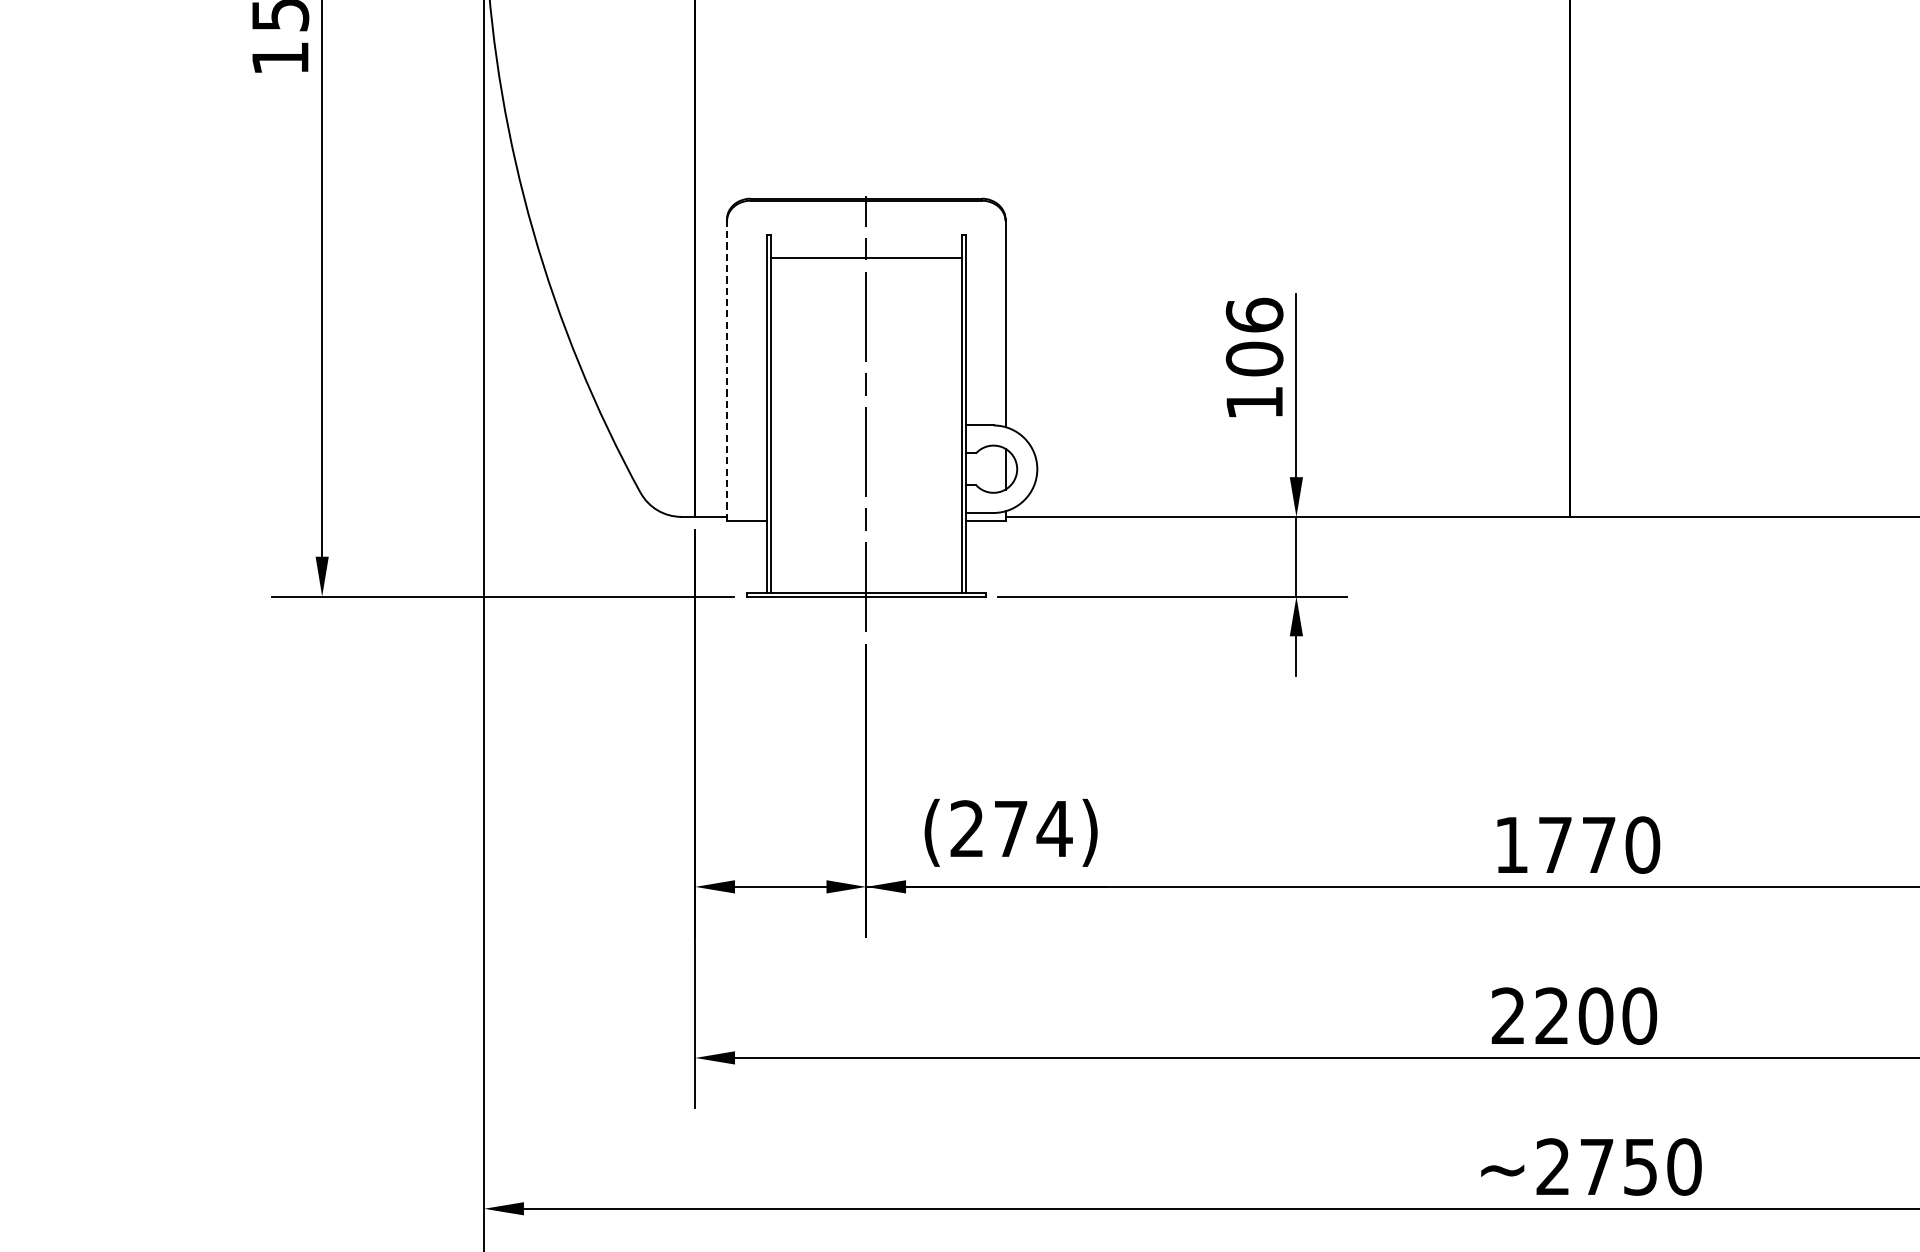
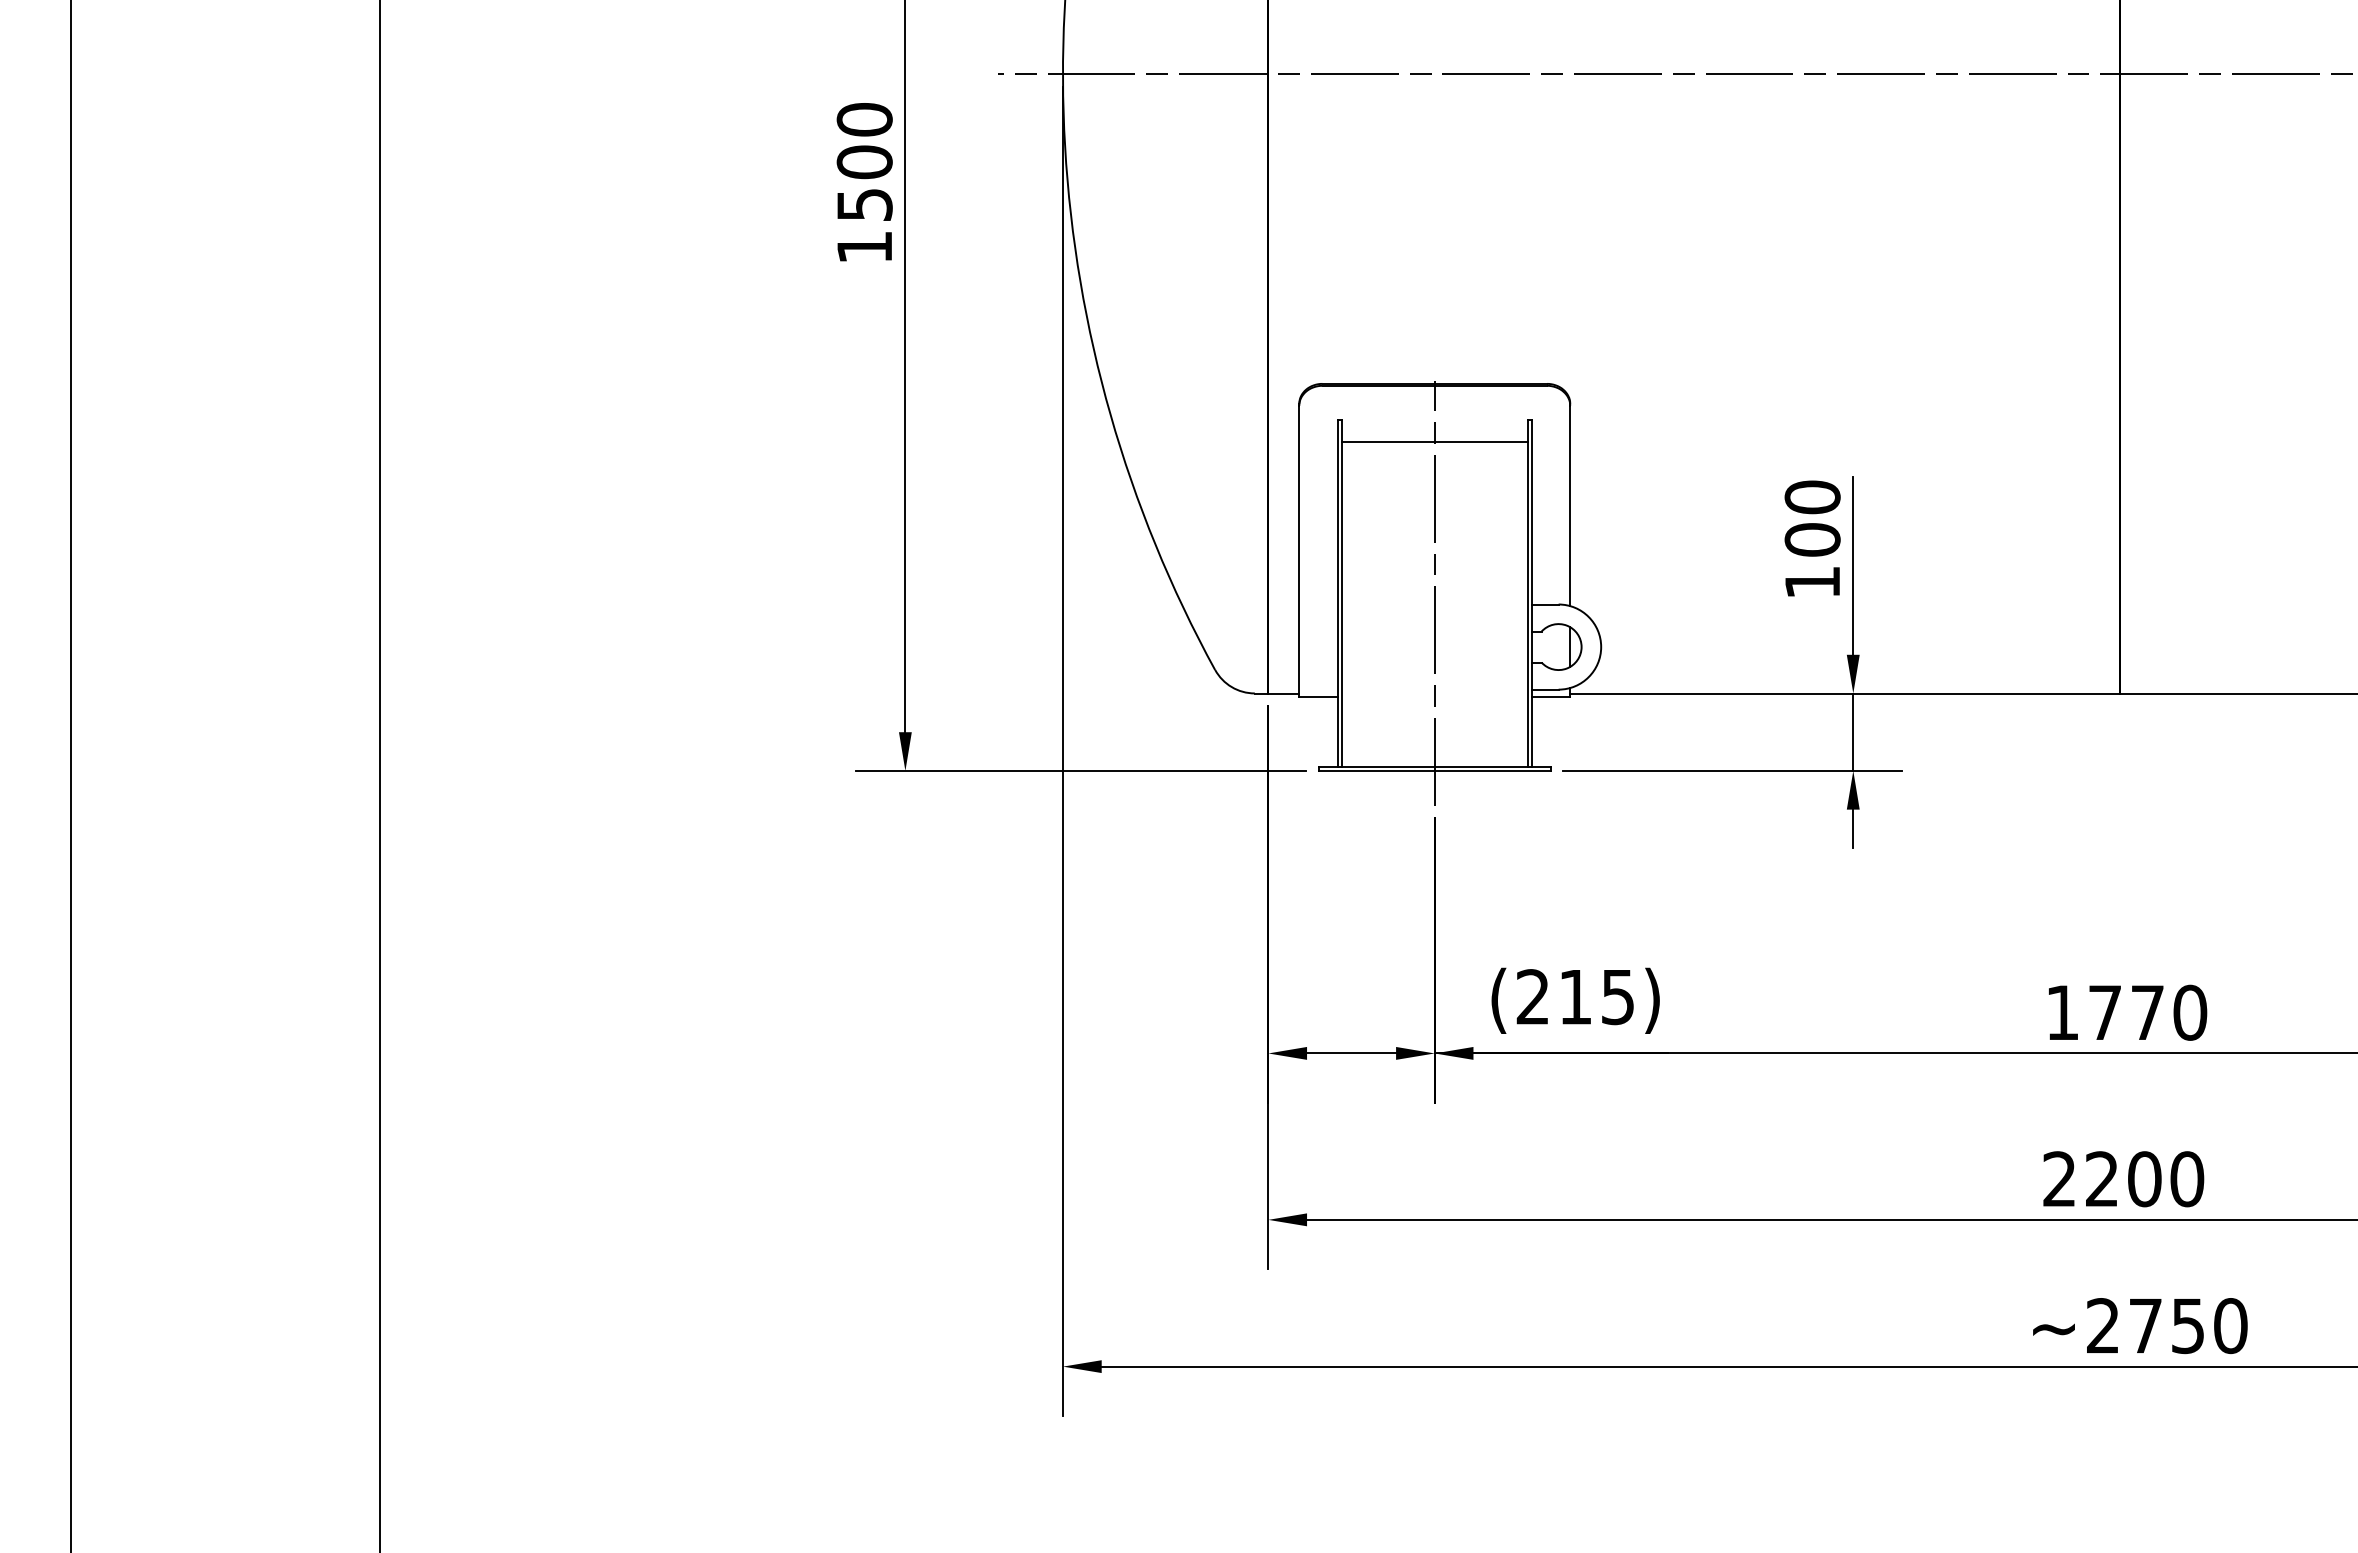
text: (1254, 315) -> (1812, 497), 106 -> 100
line: (727, 370) -> (1299, 551), dashed -> solid
text: (1033, 829) -> (1597, 997), (274) -> (215)

